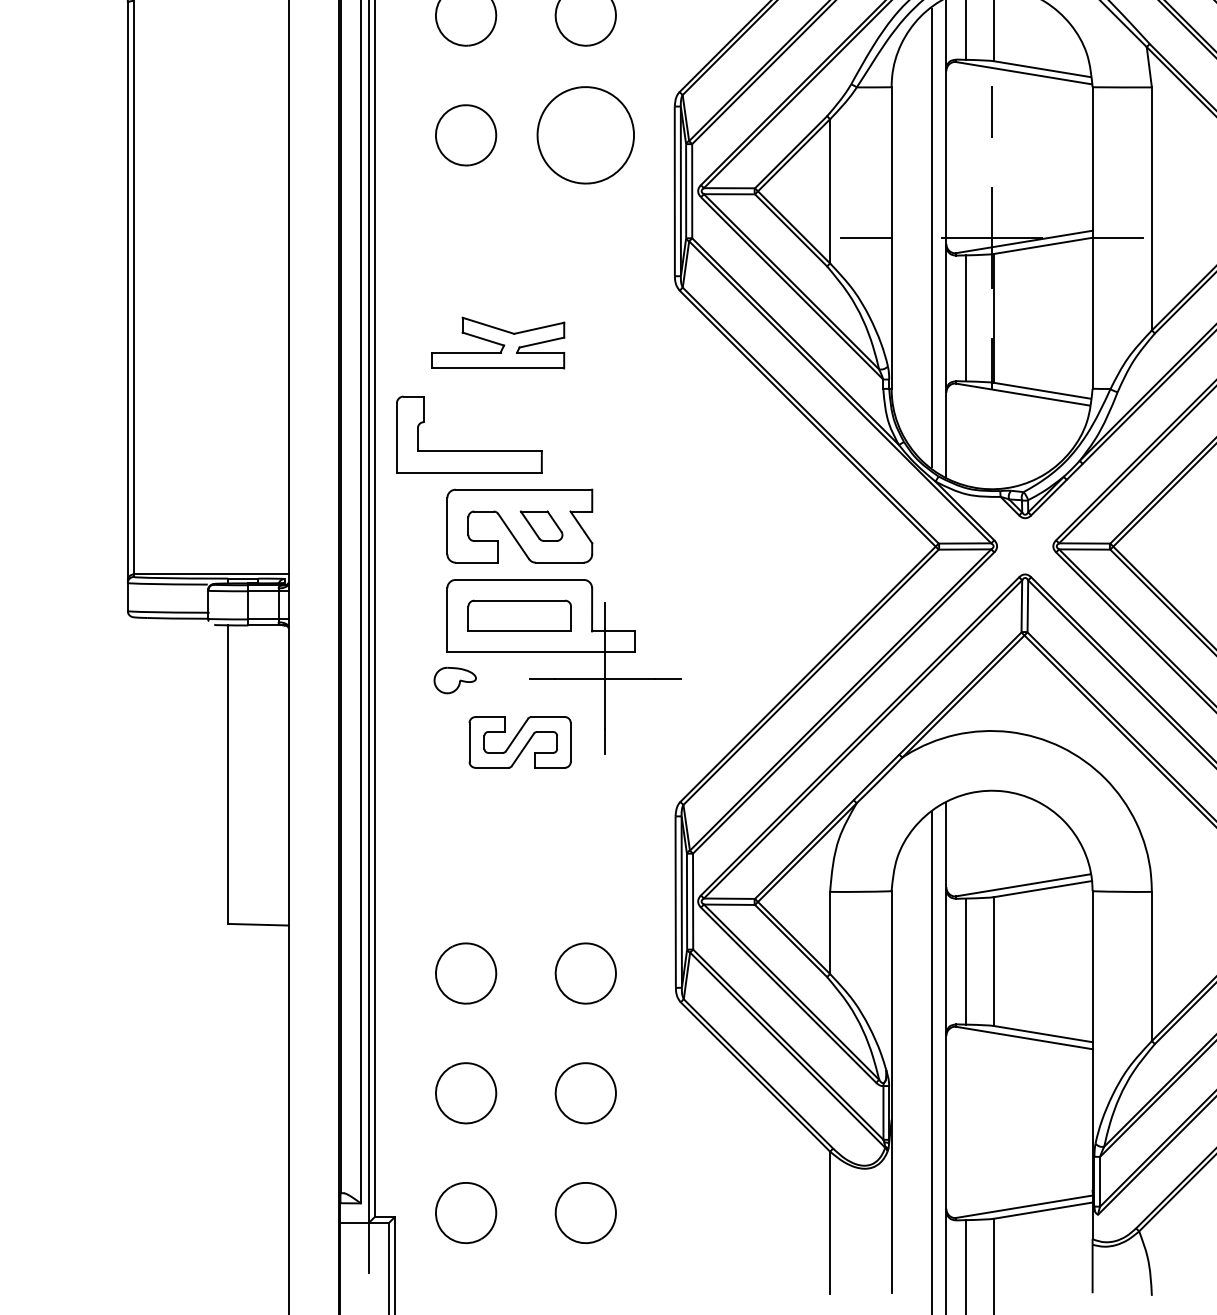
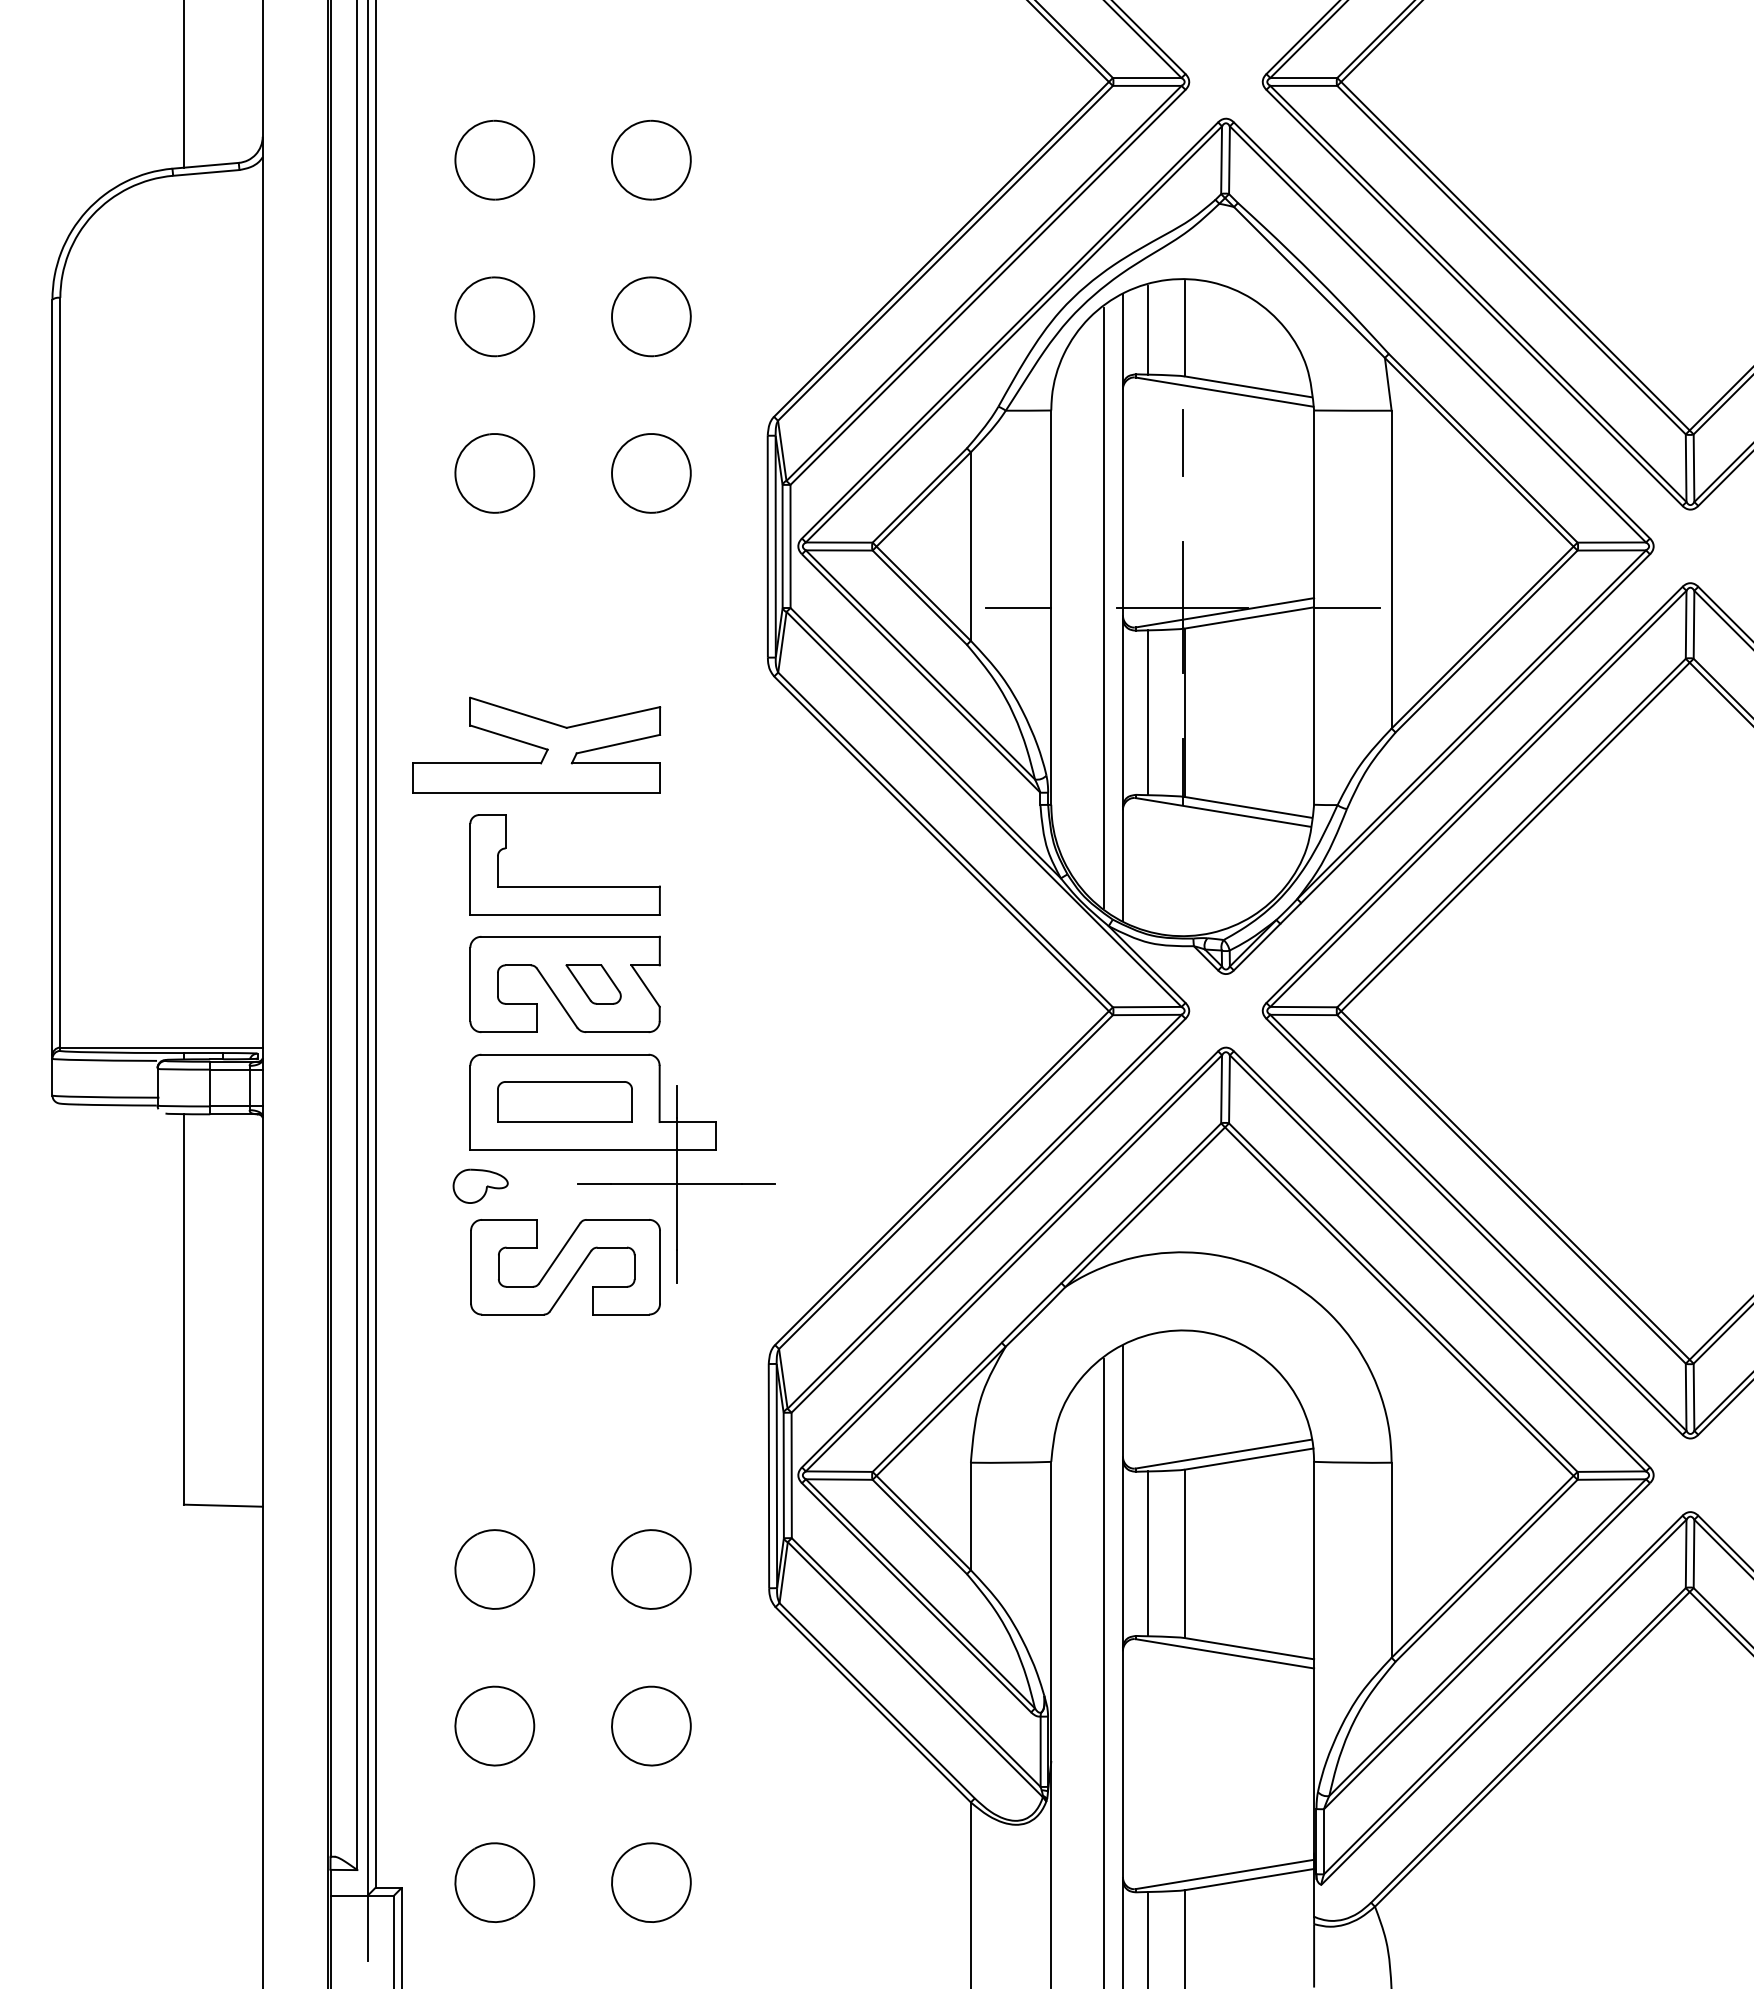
part: (585, 135) -> (651, 473), size x0.62
part: (497, 342) -> (536, 744), size x1.43
part: (468, 451) -> (564, 886), moved
part: (520, 742) -> (565, 1267), size x1.43

